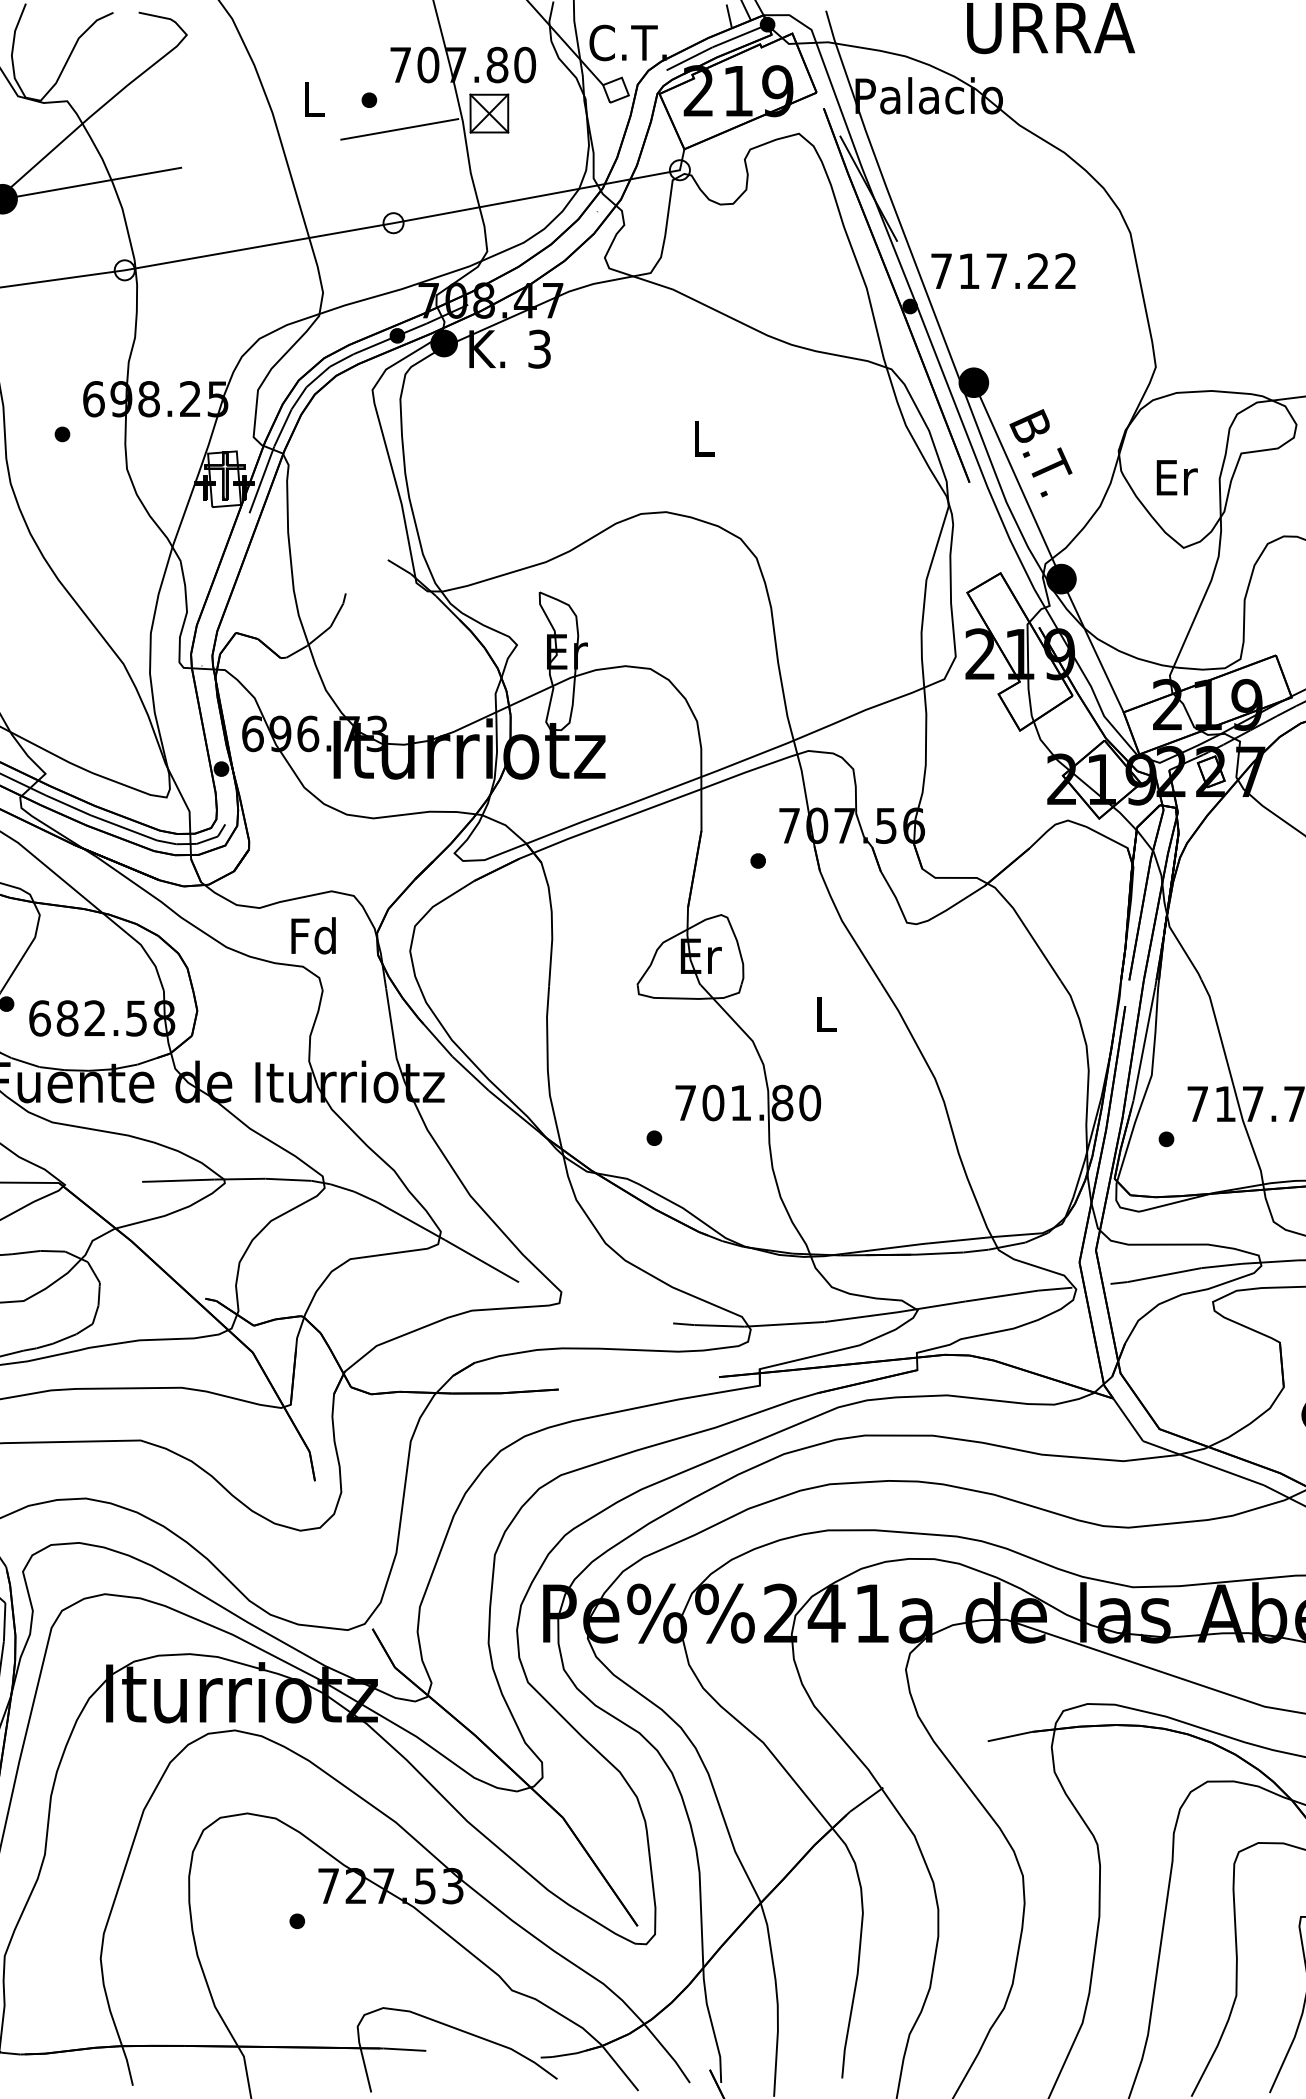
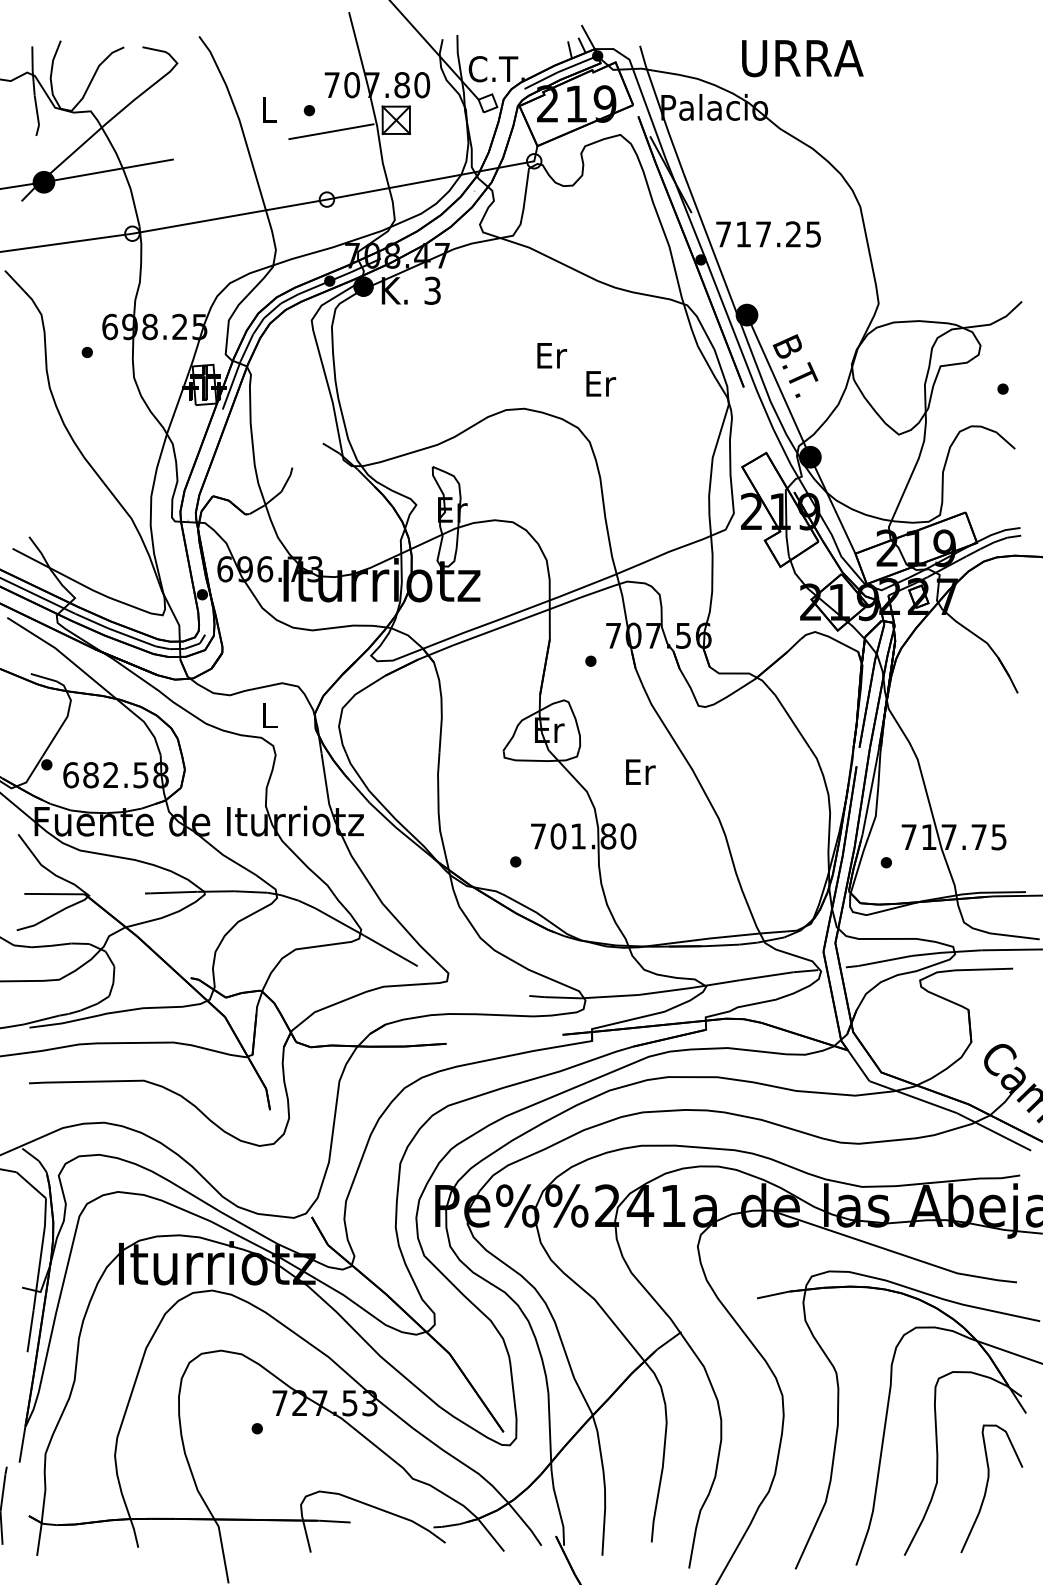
text: (1065, 271) -> (813, 234), 717.22 -> 717.25
text: (705, 438) -> (552, 355), L -> Er
text: (1177, 477) -> (601, 383), moved
text: (314, 935) -> (269, 715), Fd -> L
text: (826, 1013) -> (640, 771), L -> Er

